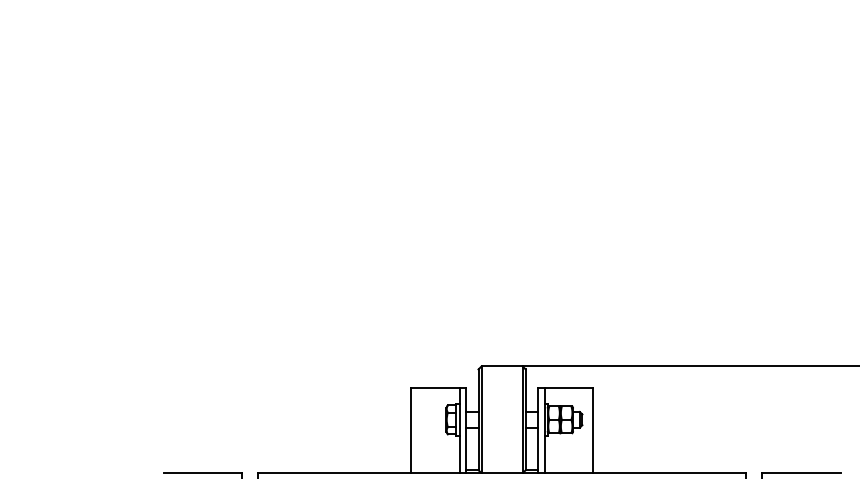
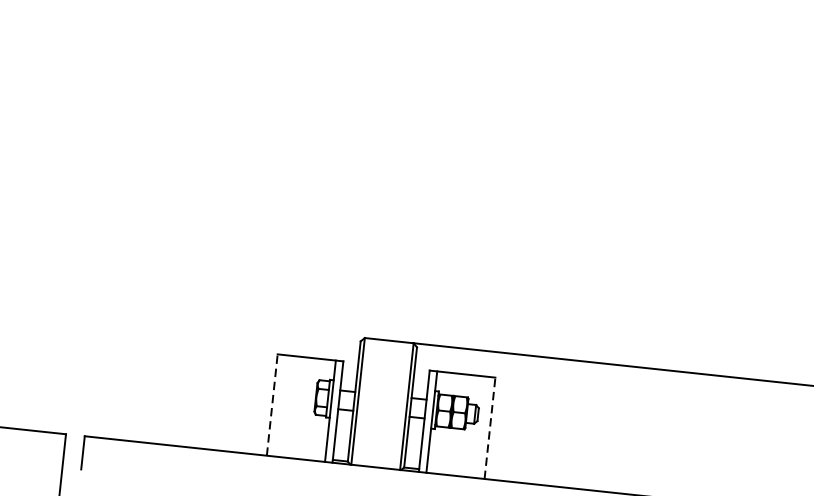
line: (410, 430) -> (271, 405), solid -> dashed
line: (593, 430) -> (490, 428), solid -> dashed

